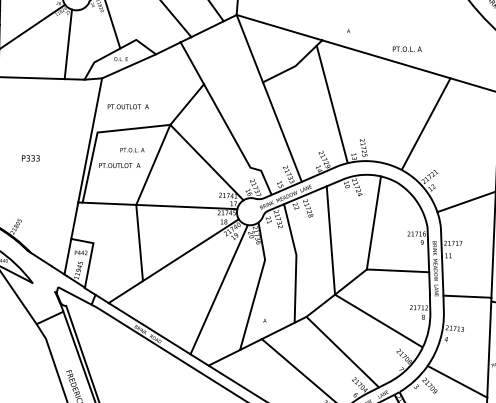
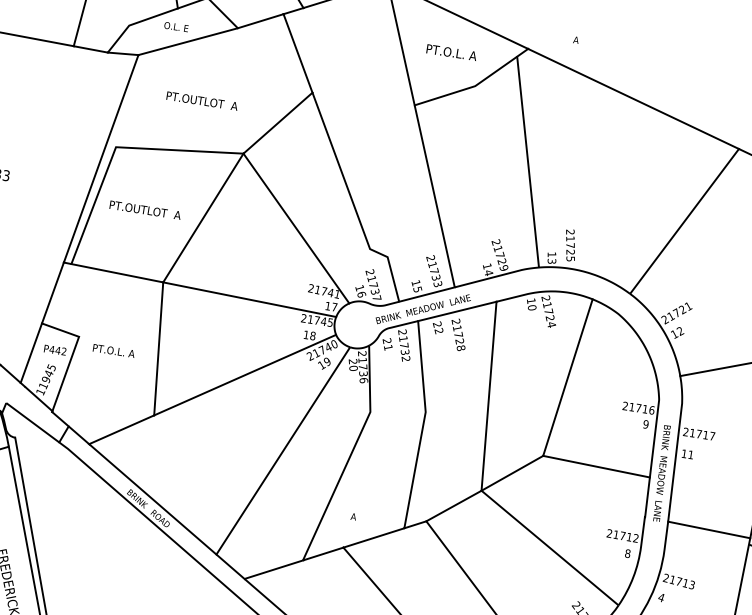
text: (406, 48) -> (450, 51), moved
text: (127, 106) -> (200, 100), moved
text: (132, 150) -> (113, 351), moved

